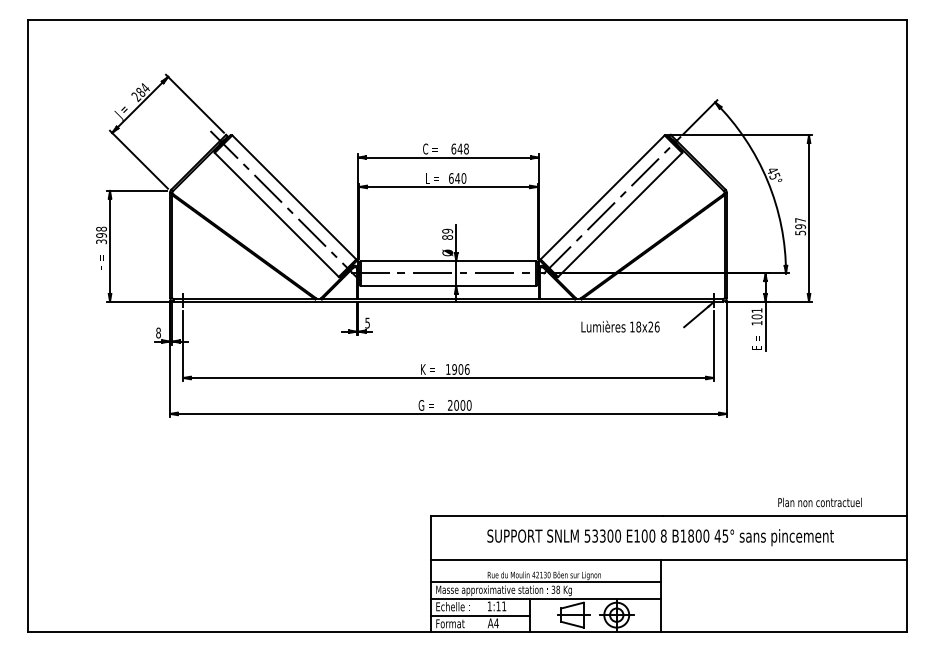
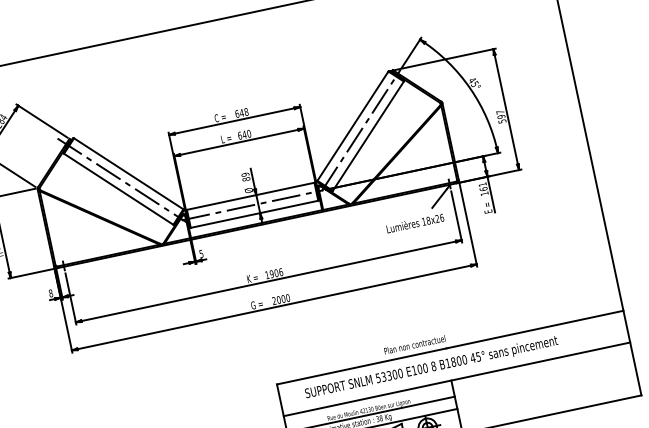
text: (756, 316) -> (483, 188), 101 -> 161
text: (620, 326) -> (415, 223), moved
text: (819, 502) -> (414, 344), moved
text: (660, 537) -> (431, 367), moved

